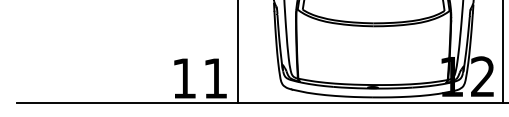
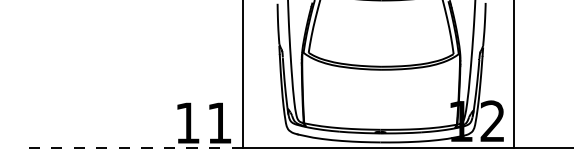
line: (128, 103) -> (130, 148), solid -> dashed

